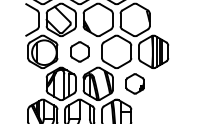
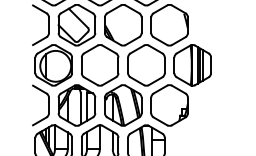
part: (80, 52) -> (100, 65), size x1.67
part: (38, 83) -> (48, 105), added
part: (135, 83) -> (169, 105), size x1.67

